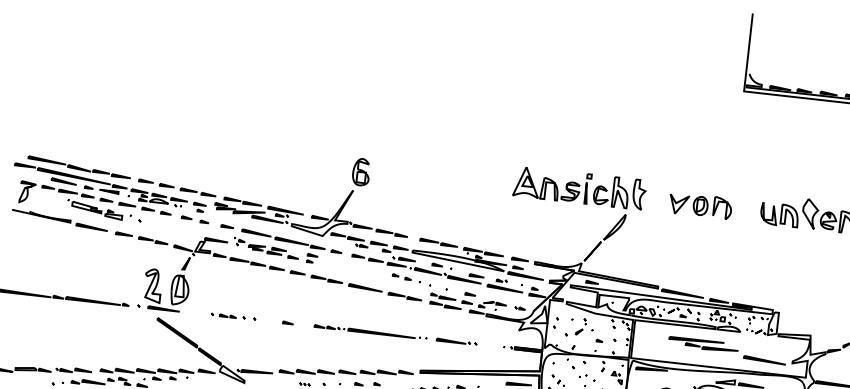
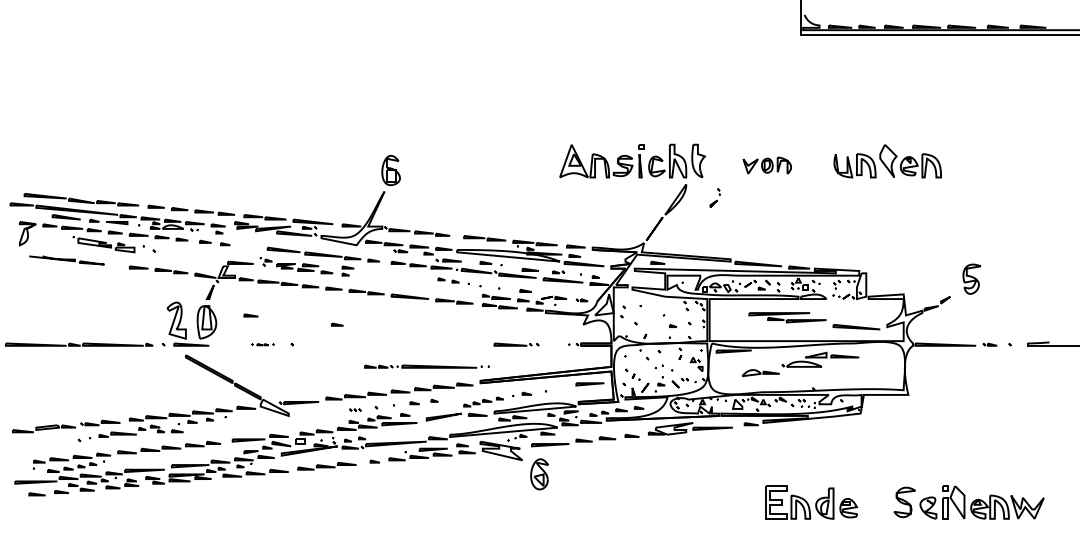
part: (700, 205) -> (767, 165), size x0.7
part: (59, 220) -> (66, 260), size x0.7
part: (226, 226) -> (250, 315), moved
part: (227, 315) -> (262, 344), size x0.6
part: (288, 322) -> (337, 324), moved
part: (580, 326) -> (714, 197), moved
line: (370, 331) -> (426, 366), moved

